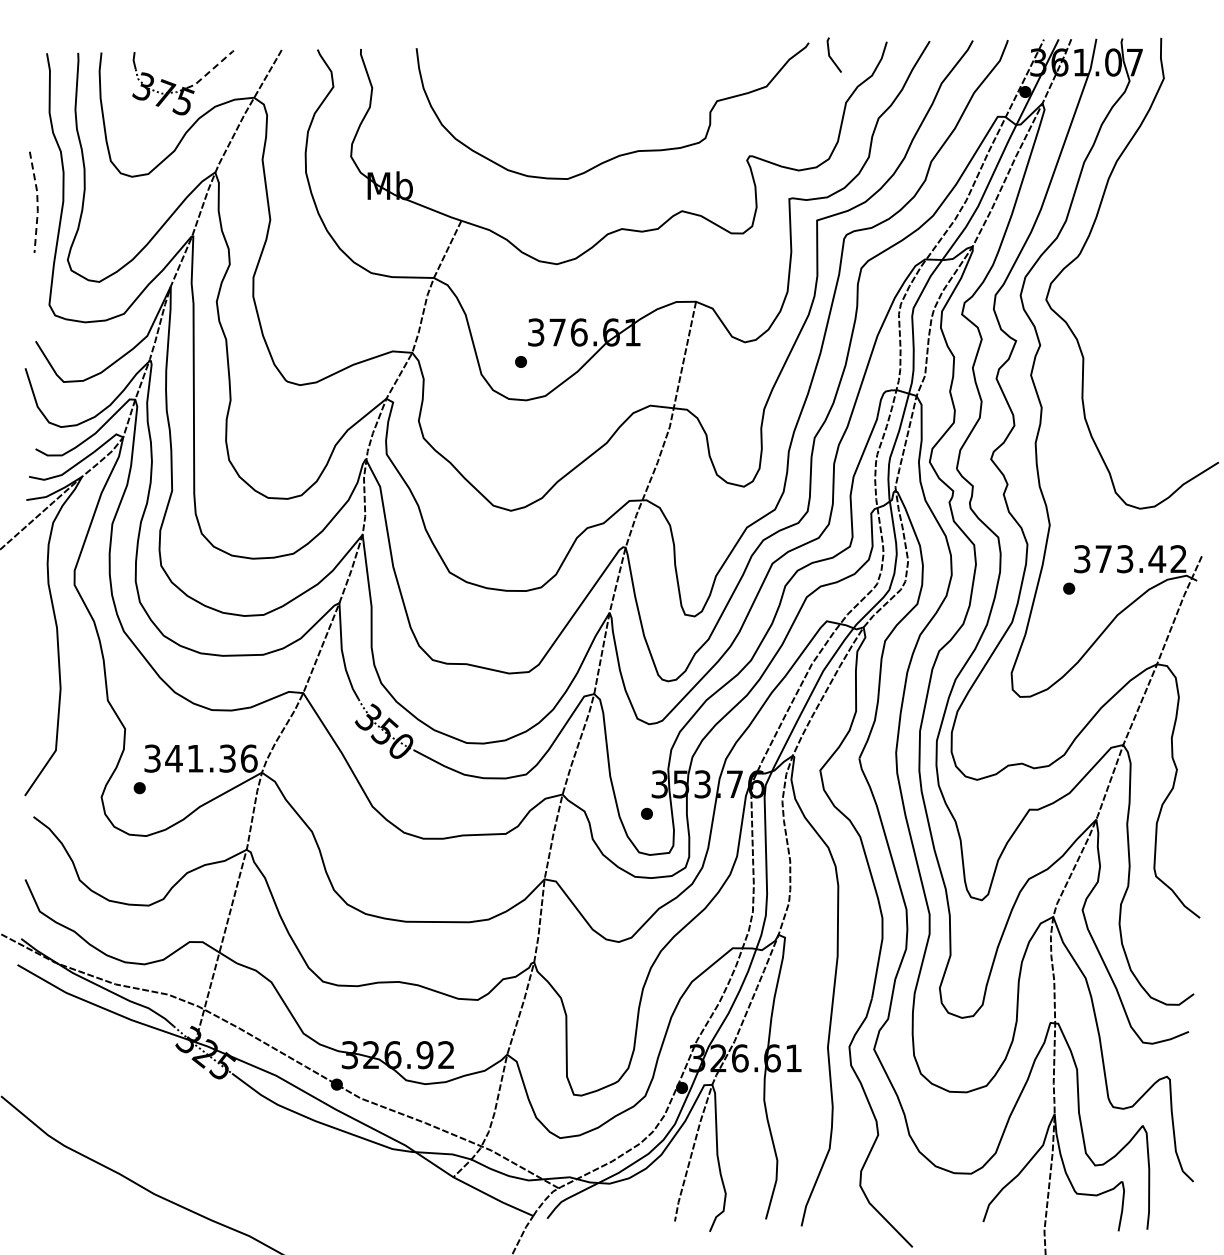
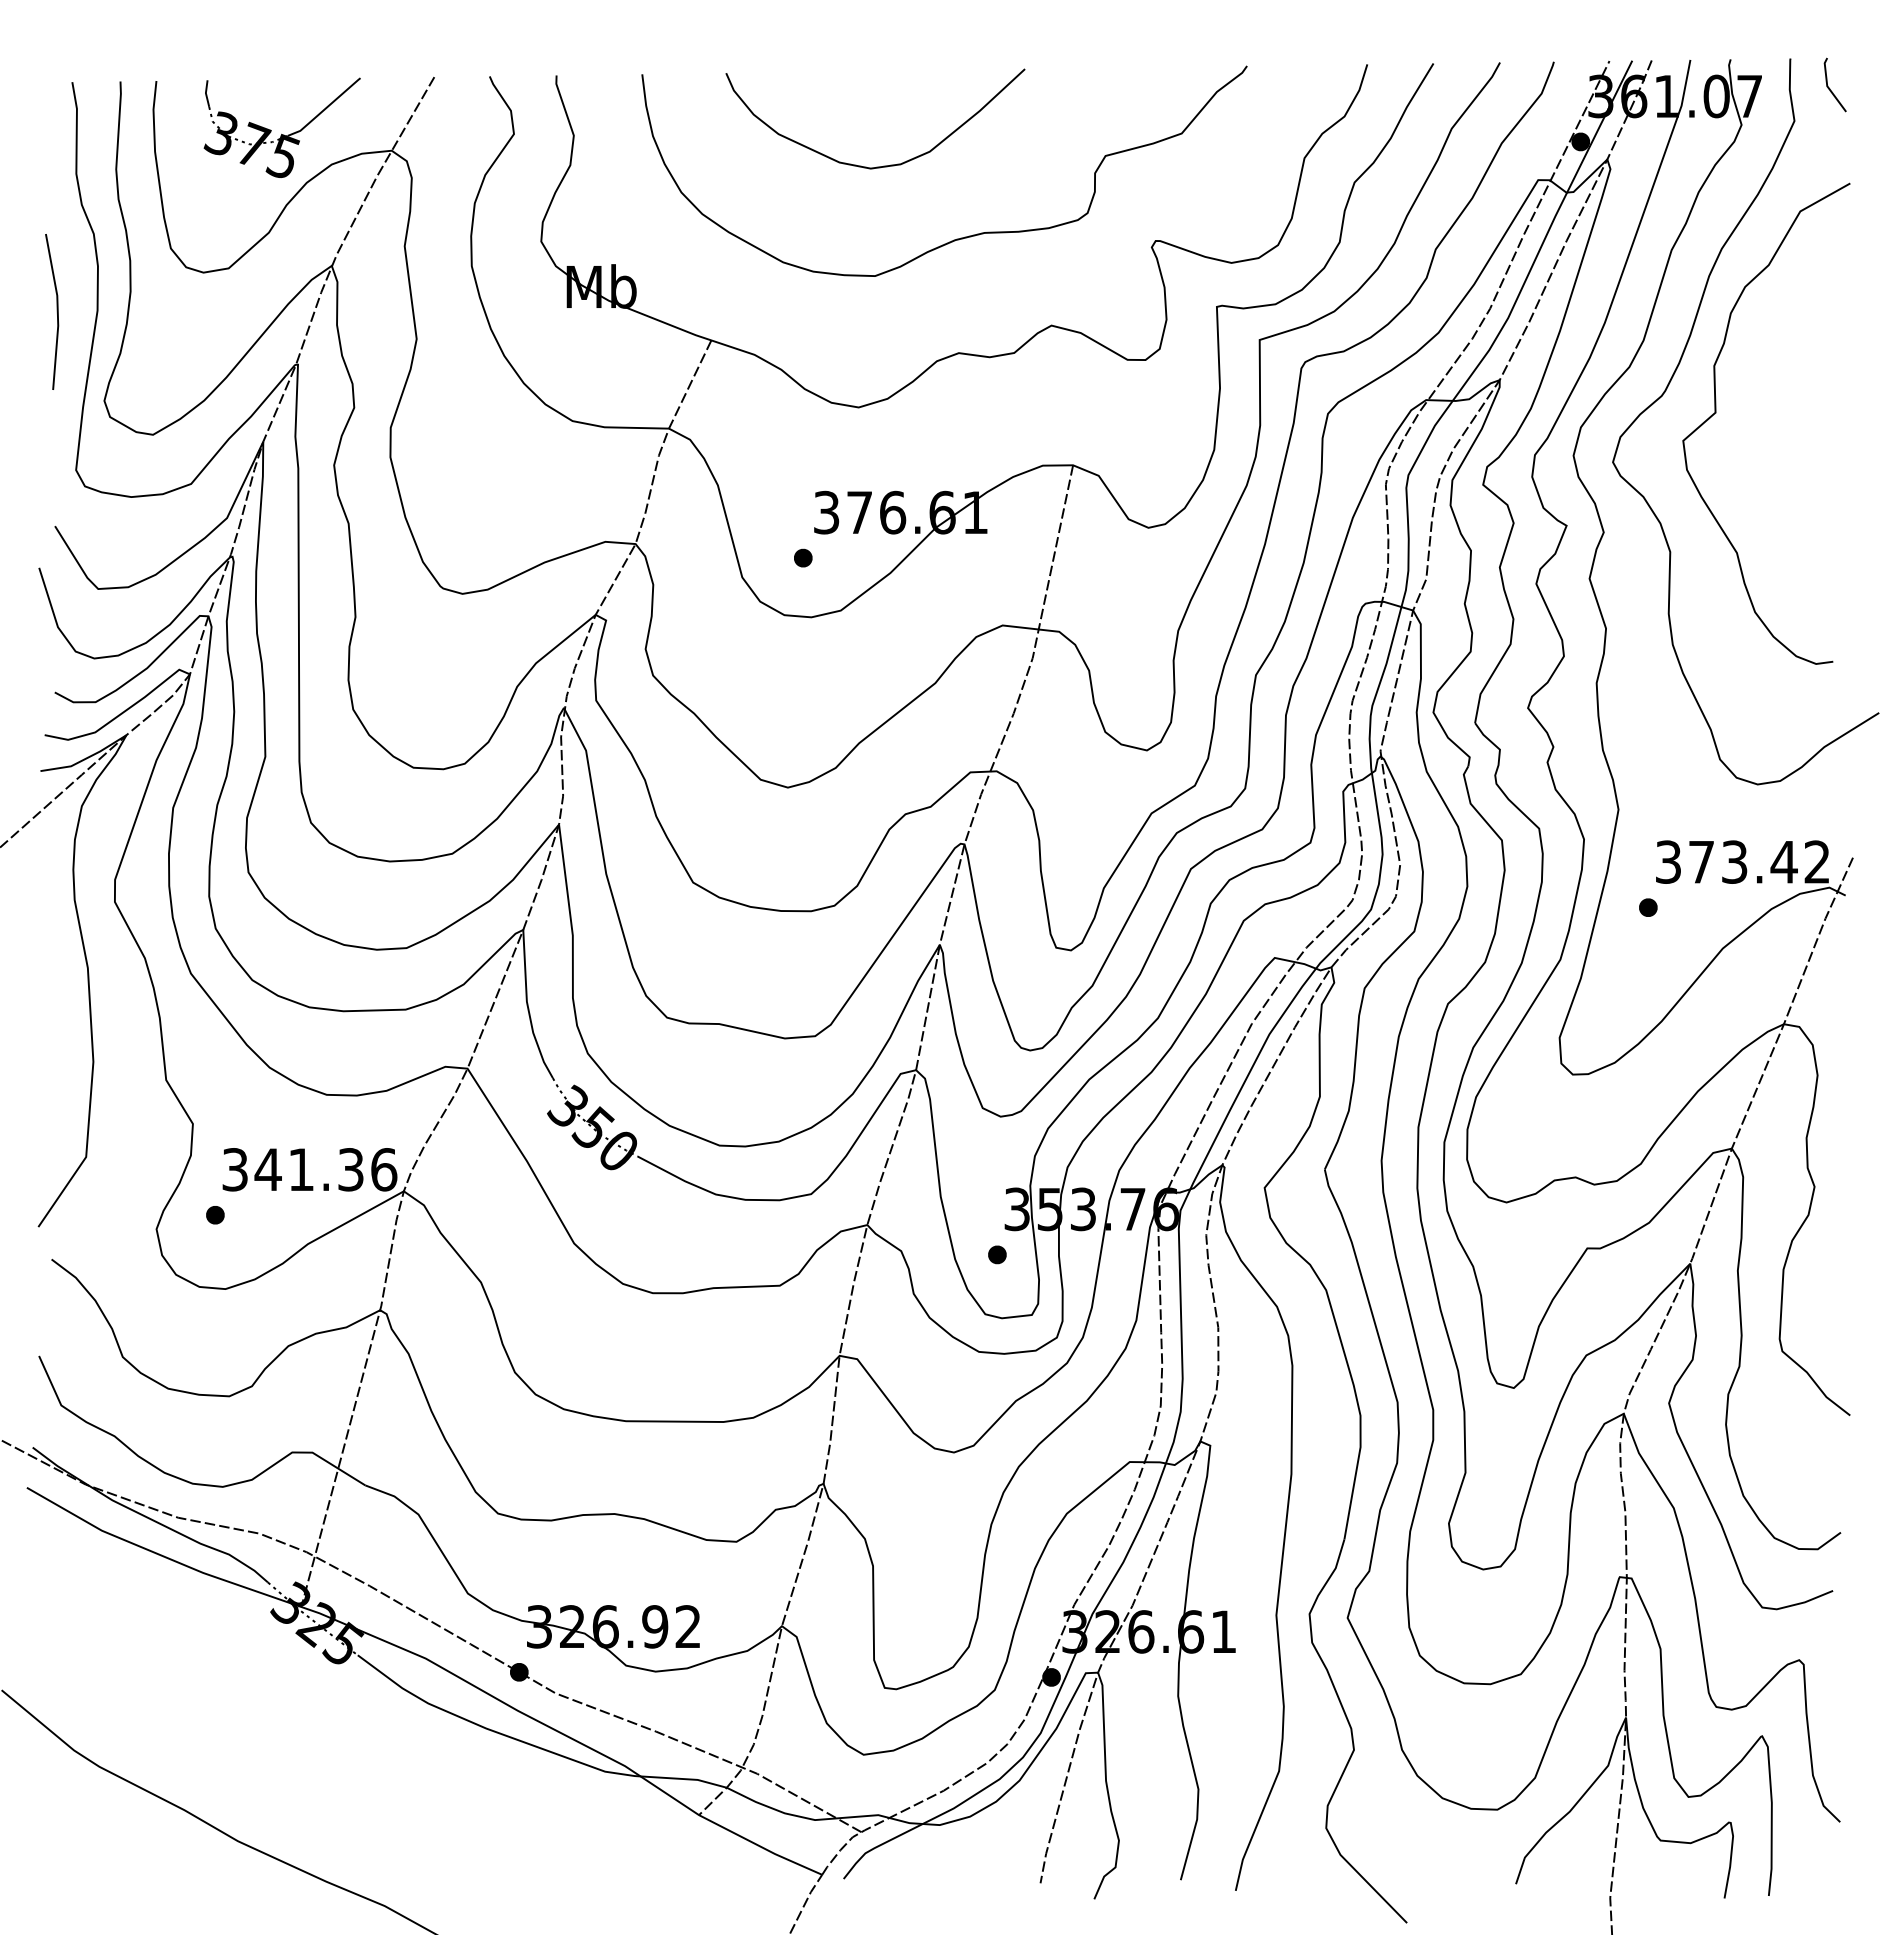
line: (830, 55) -> (1829, 85), moved
line: (211, 70) -> (326, 108), dashed -> solid
curve: (568, 107) -> (876, 165), added
line: (37, 202) -> (57, 312), dashed -> solid
curve: (1113, 268) -> (1716, 413), added

